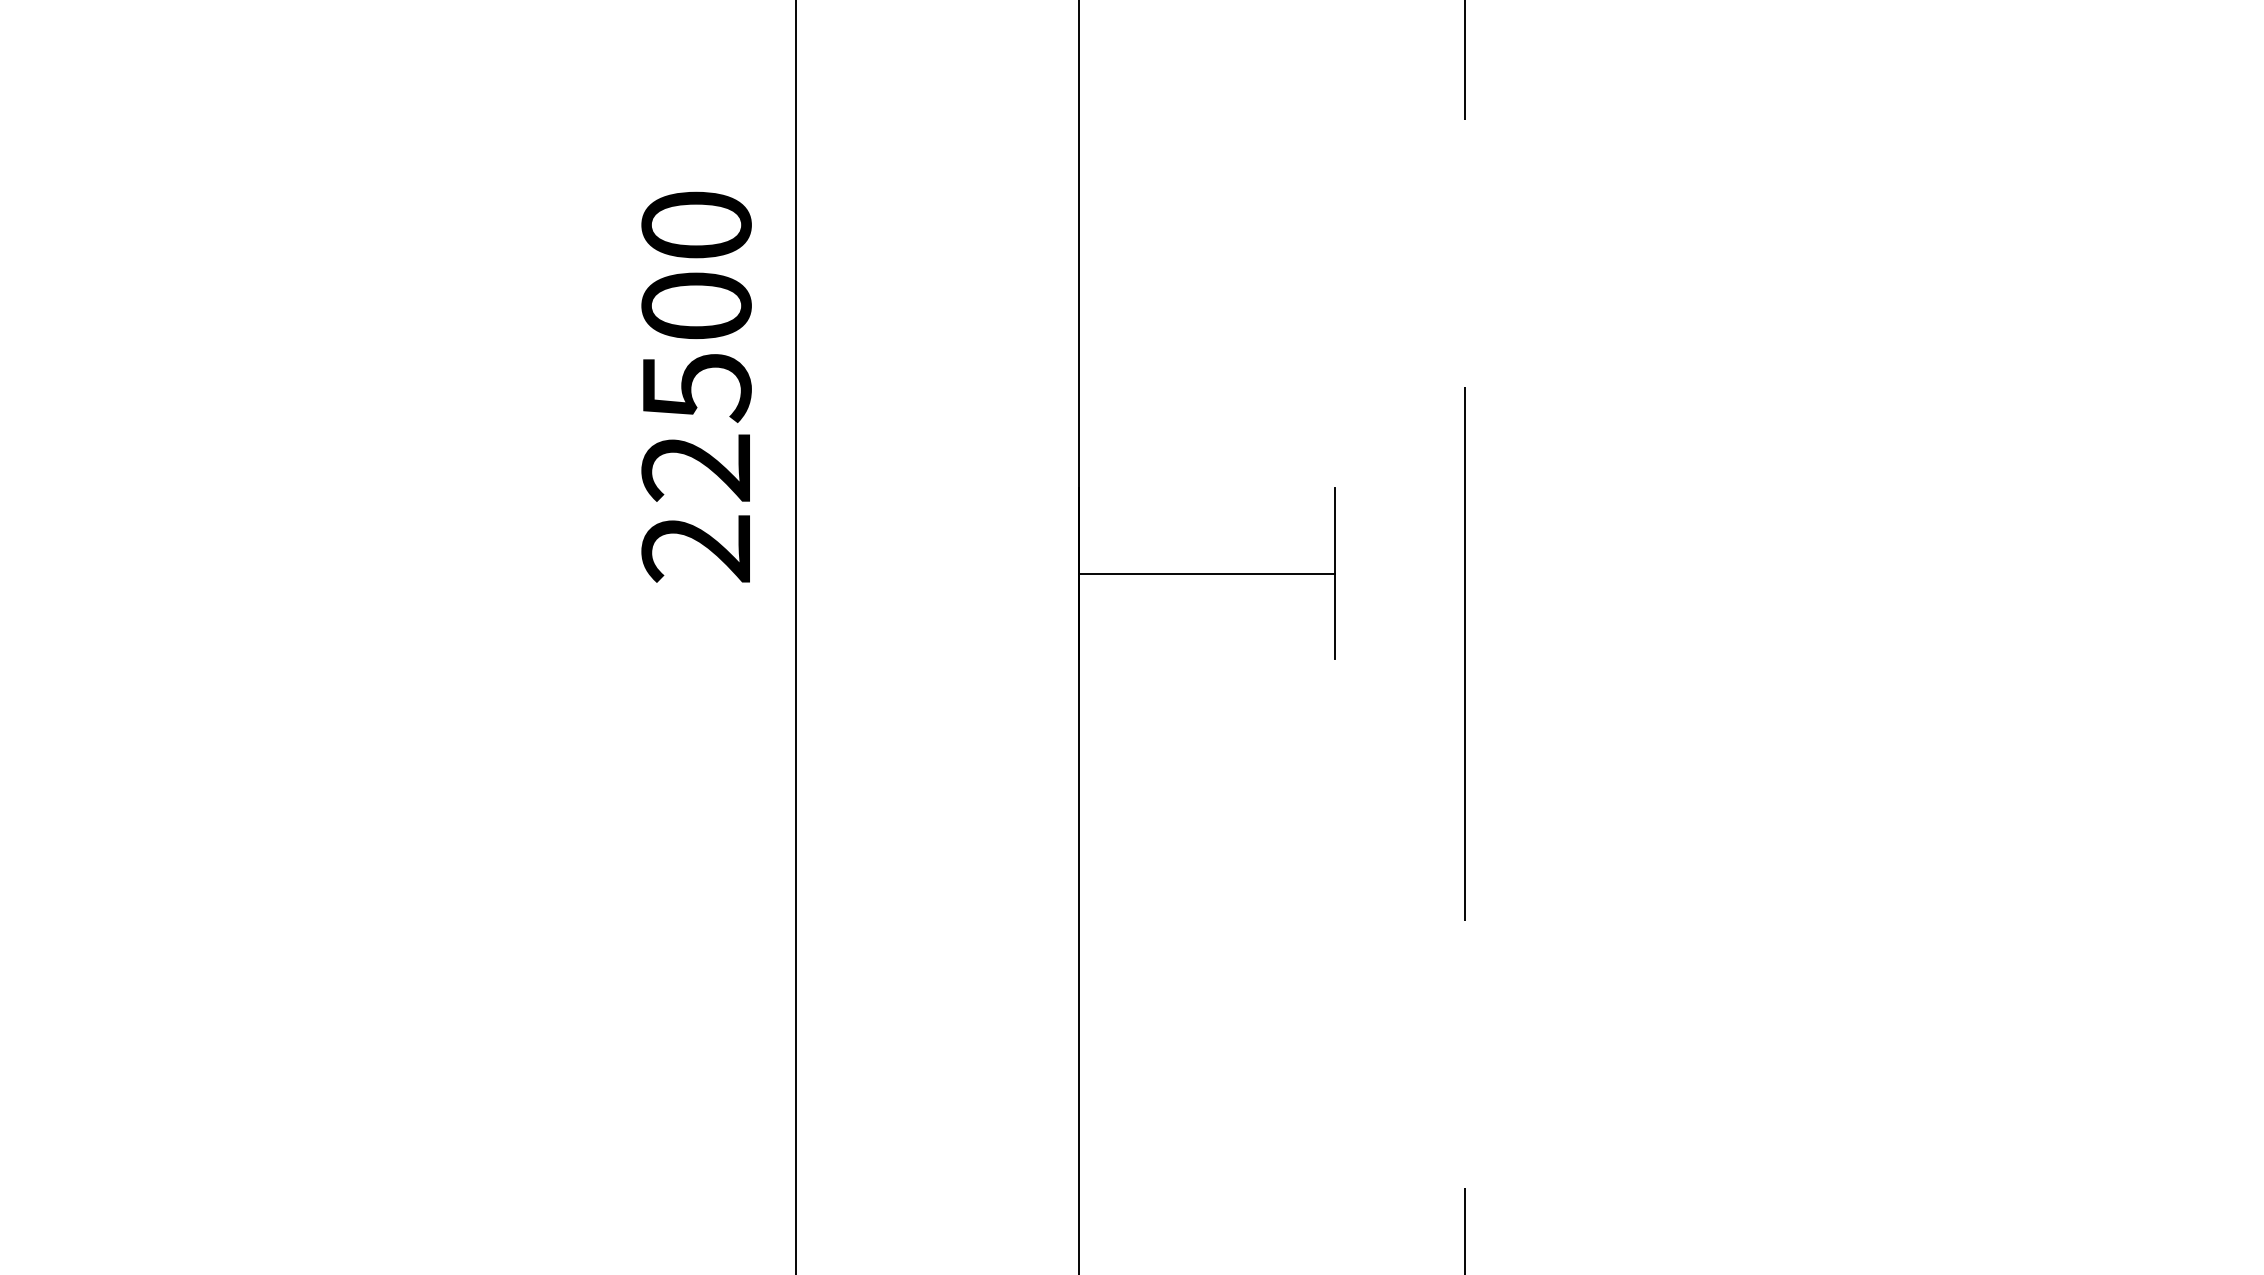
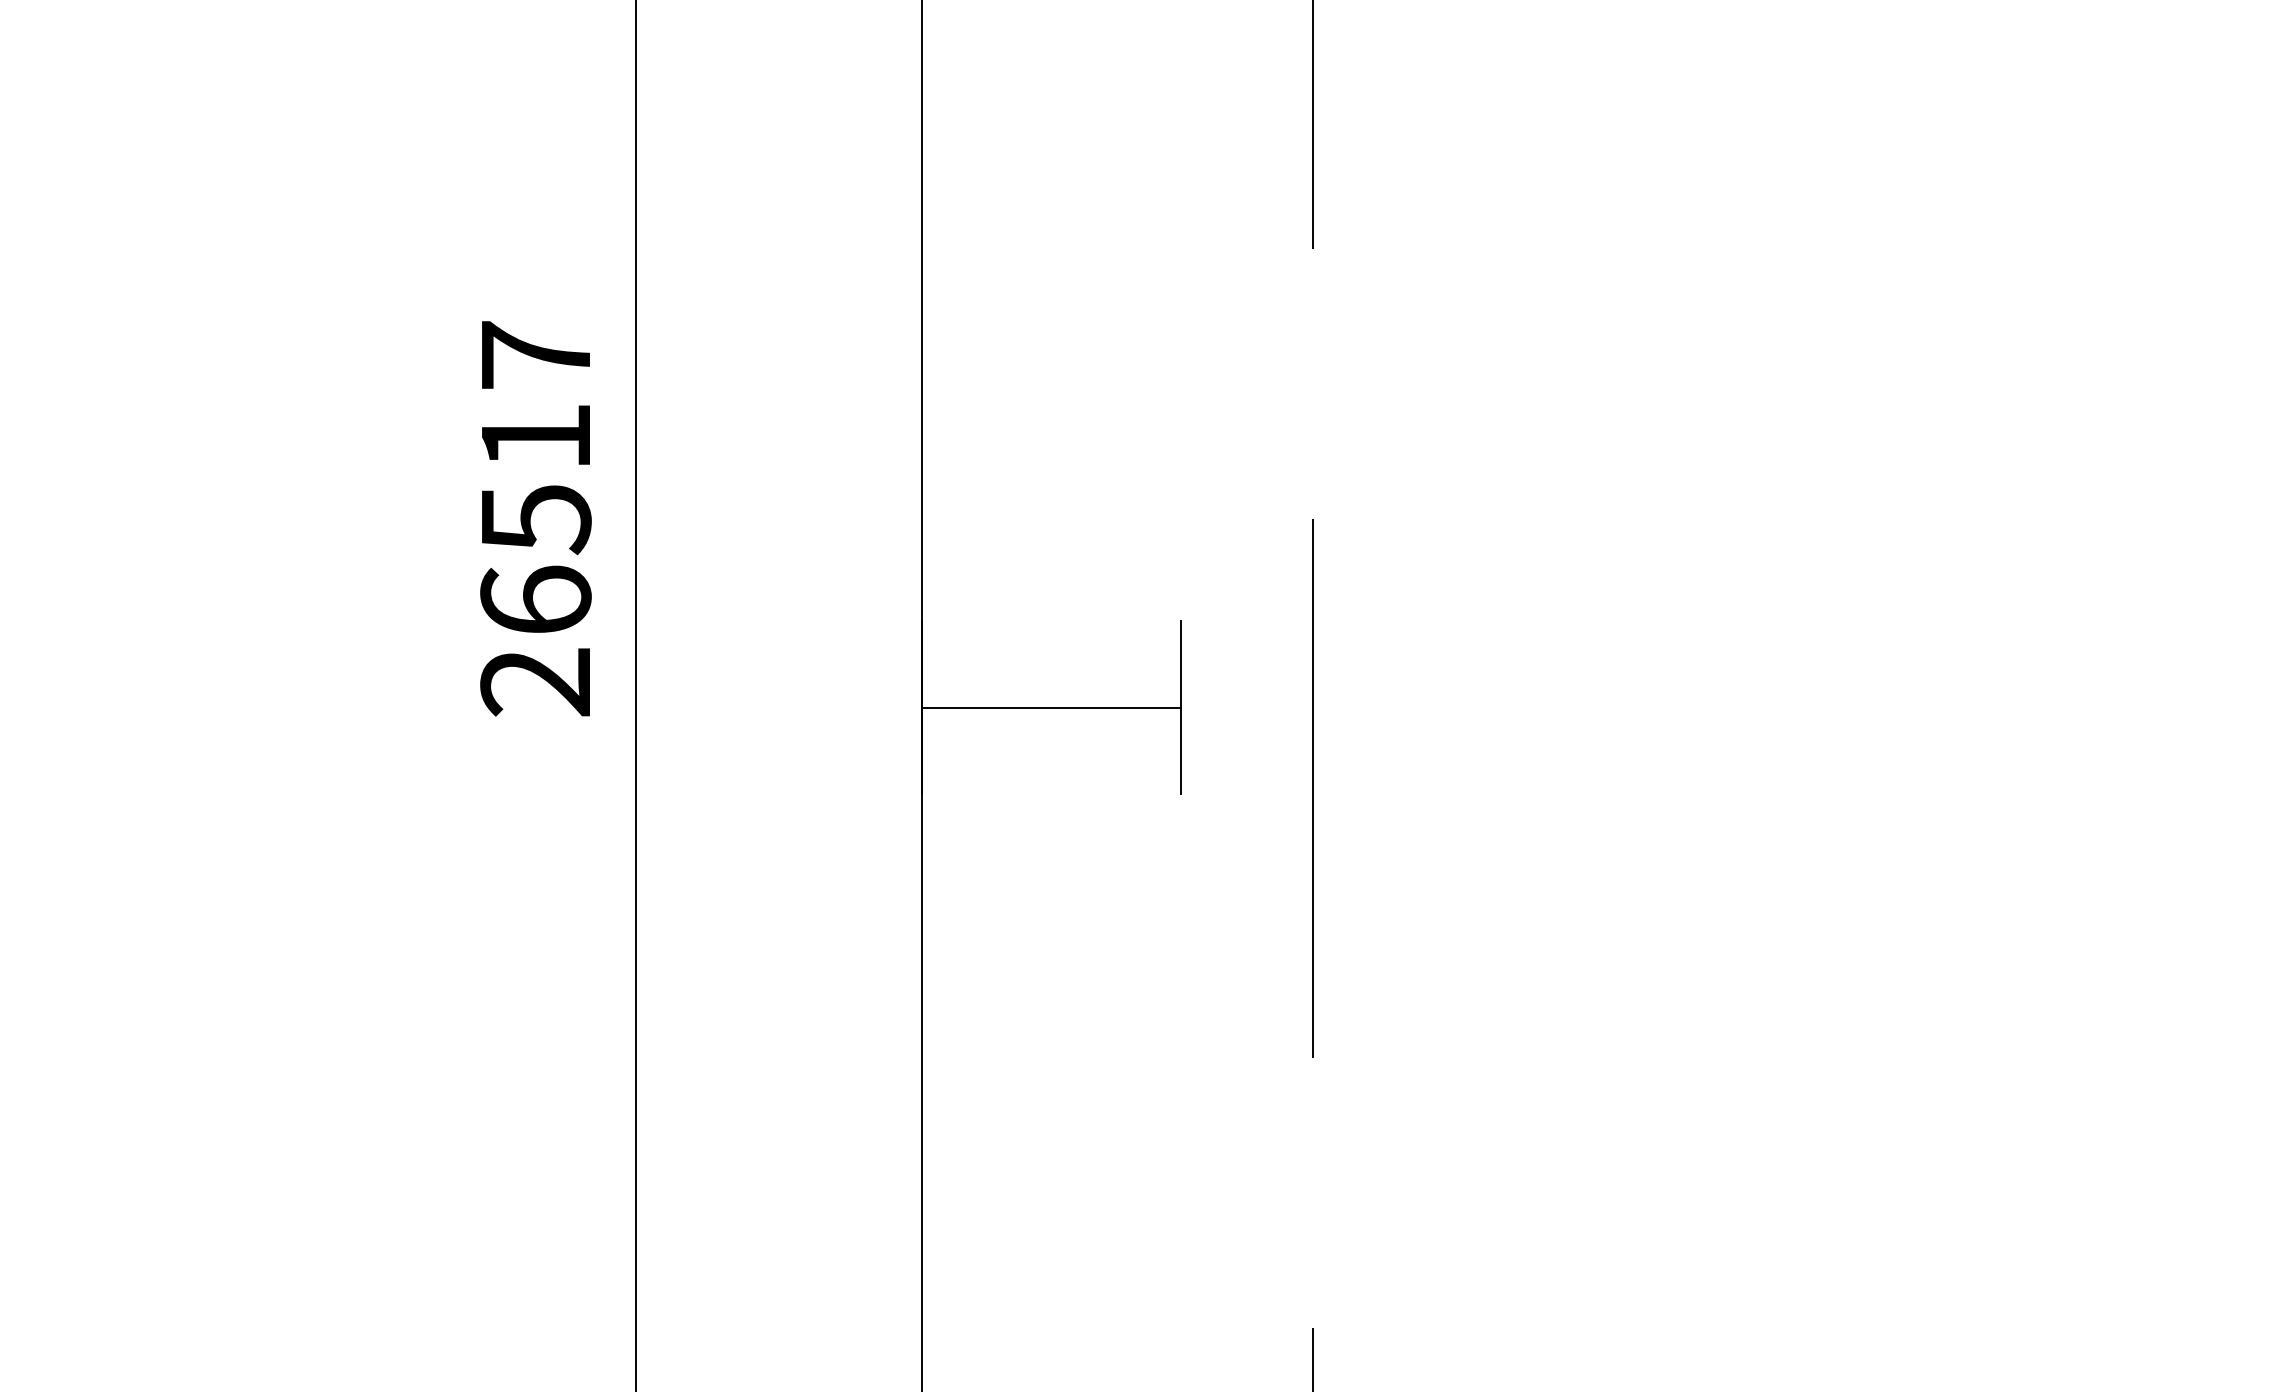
text: (696, 346) -> (535, 477), 22500 -> 26517

